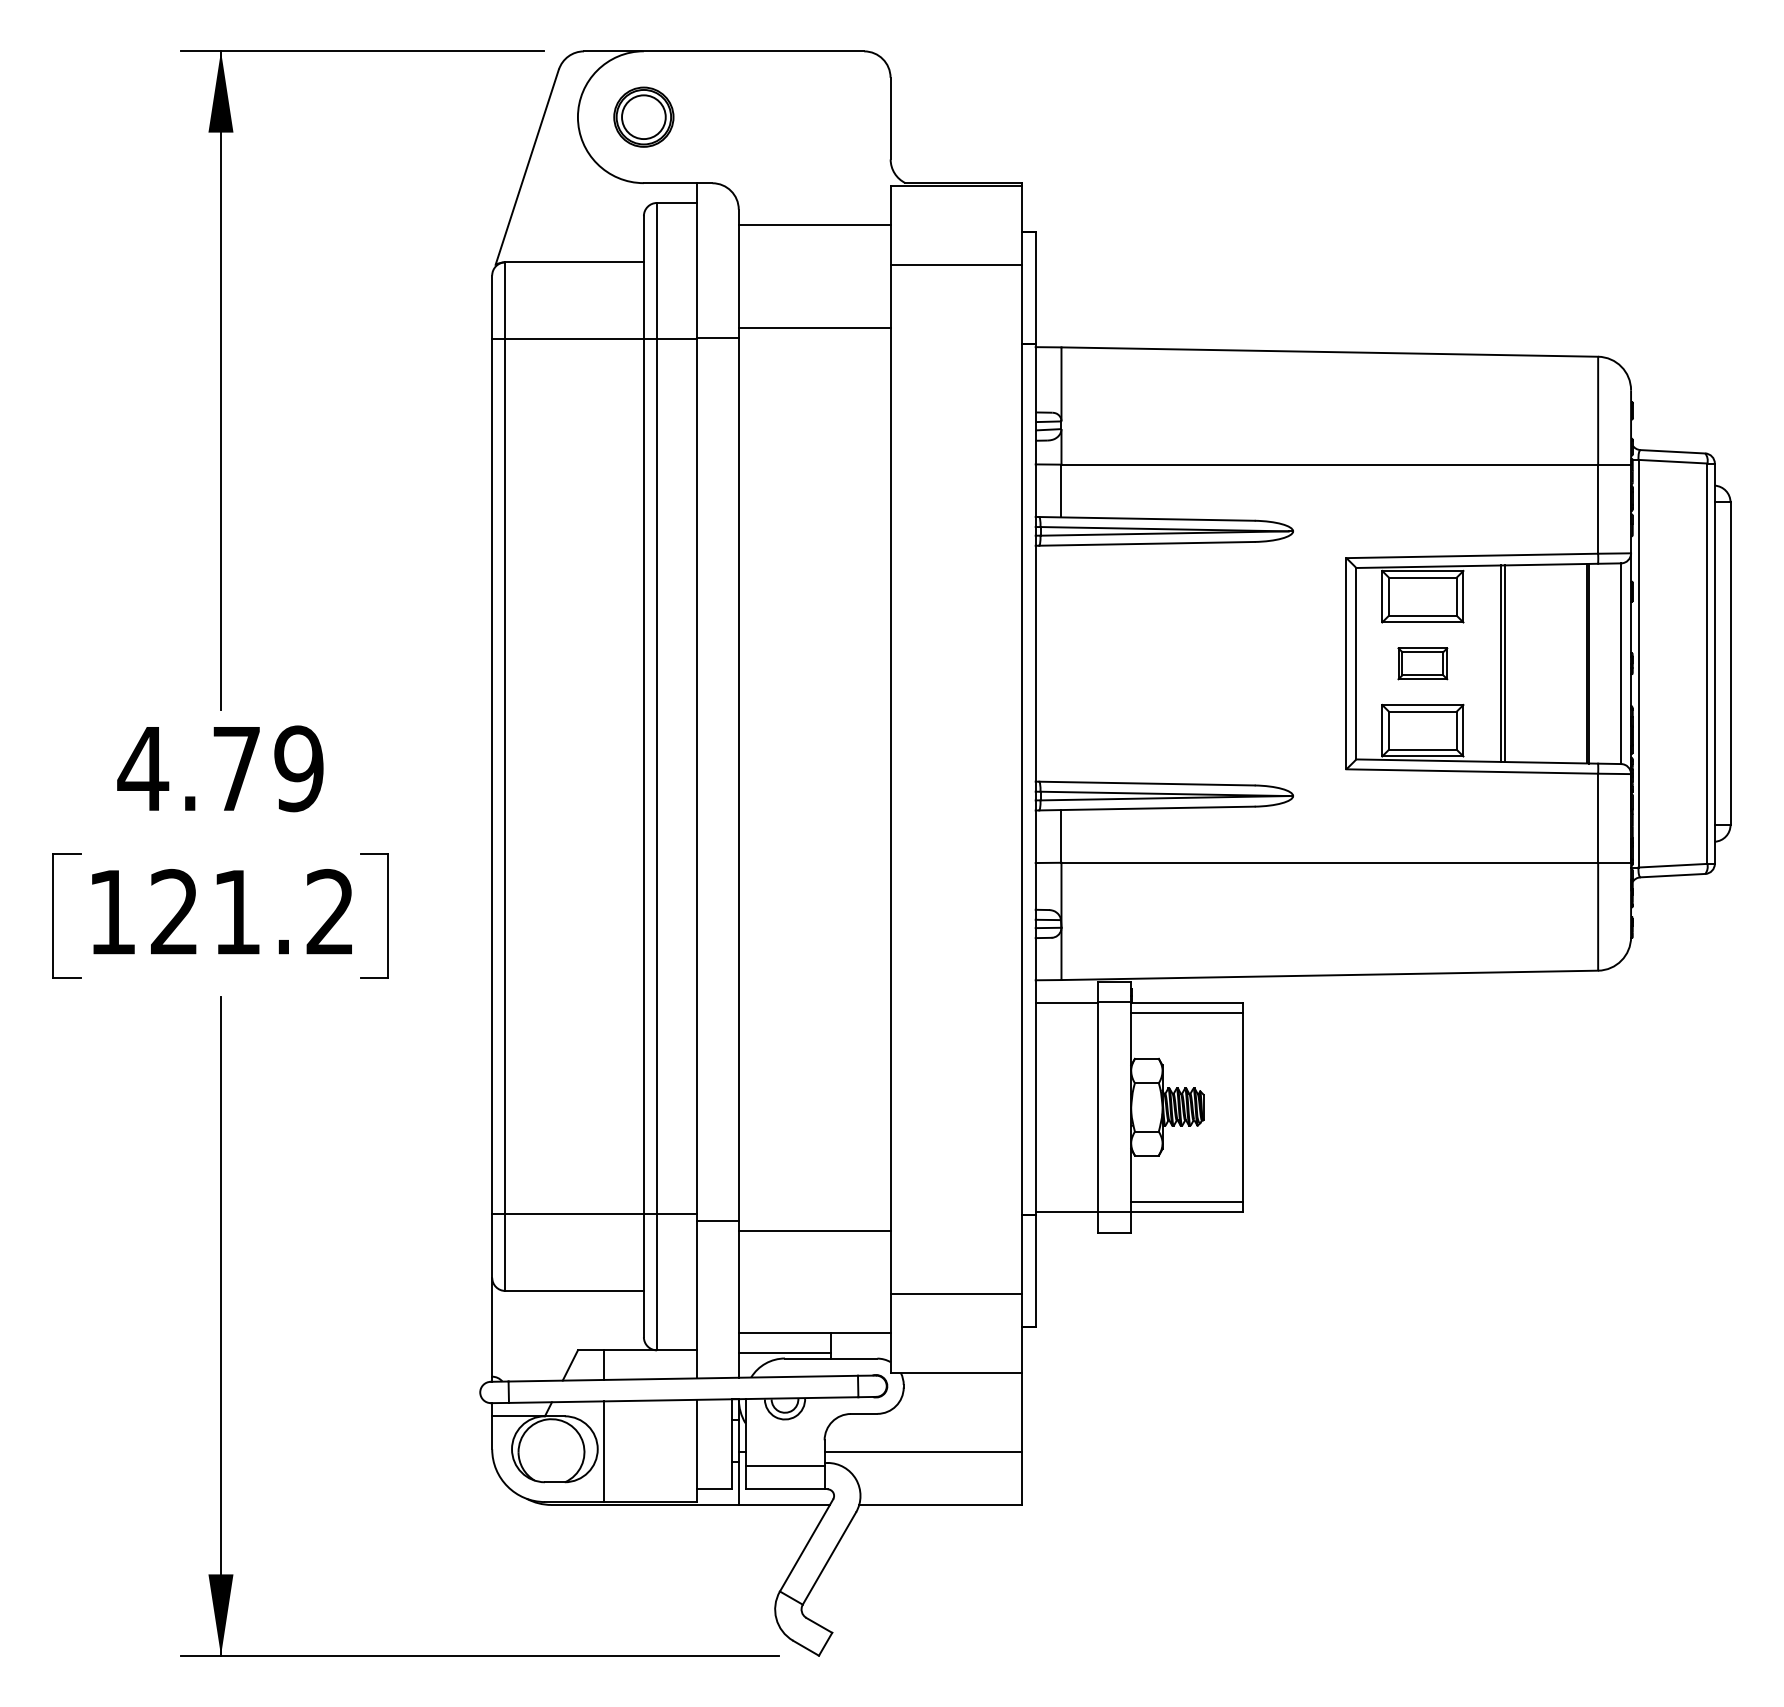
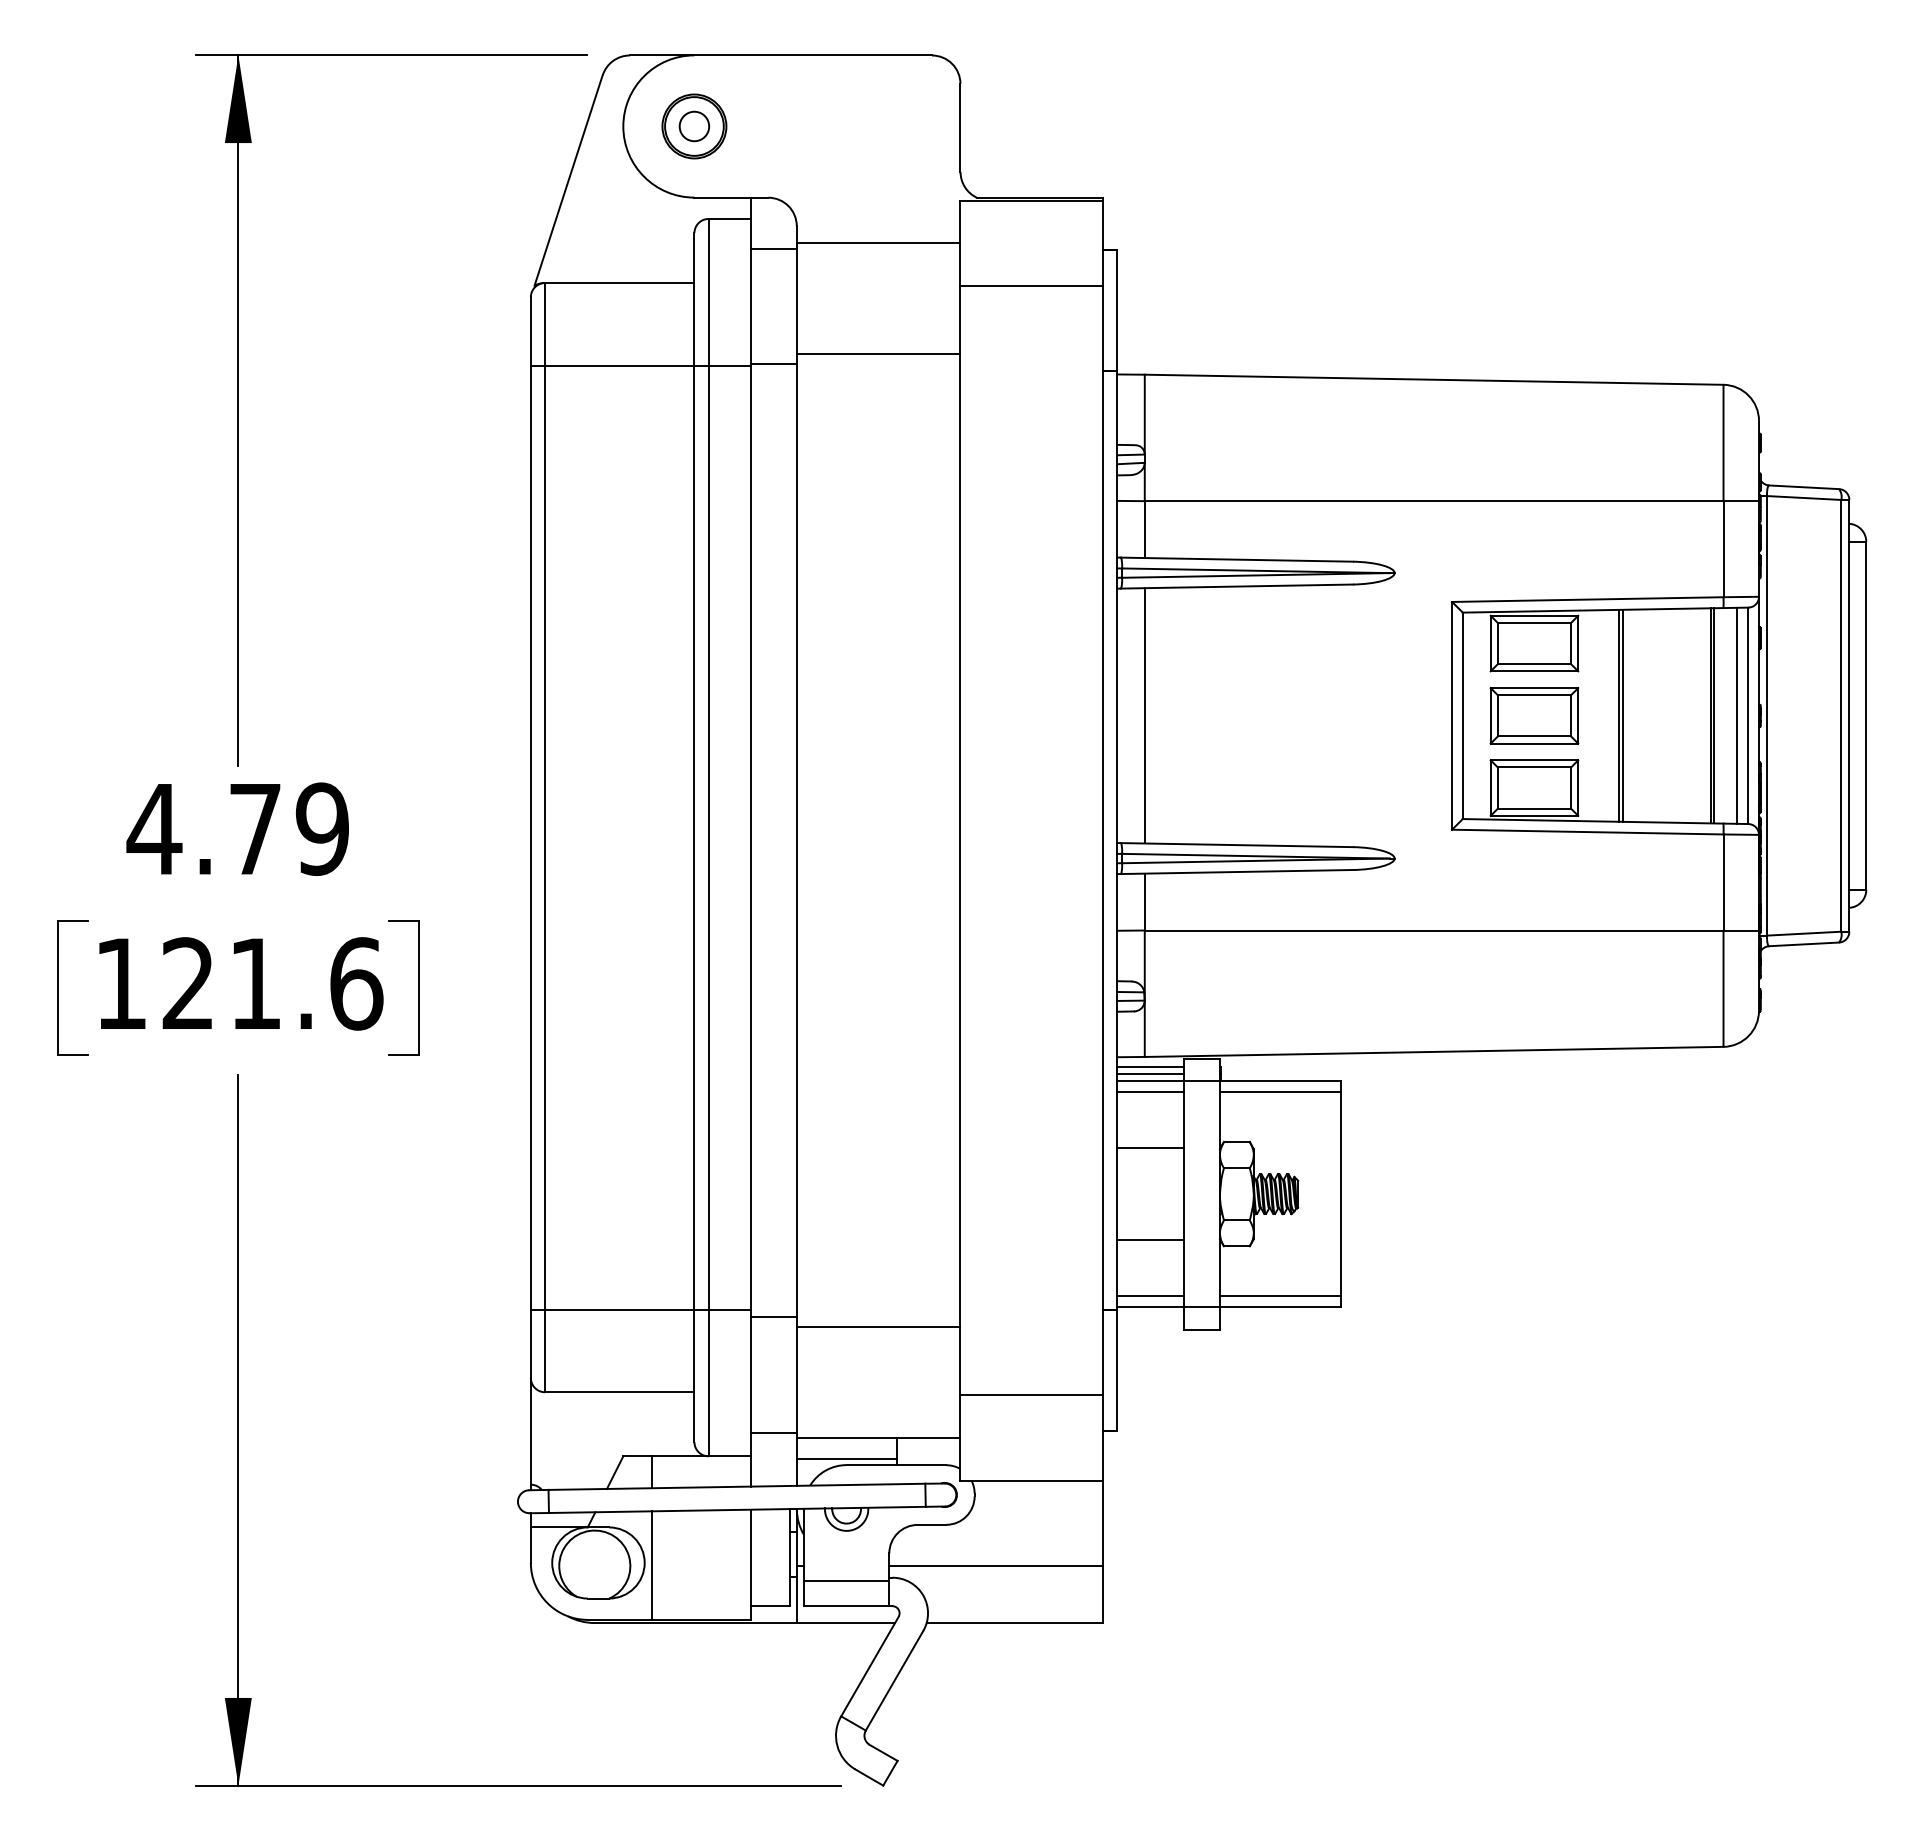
circle: (643, 117) -> (694, 126), size x0.62
line: (717, 230) -> (773, 248), added
line: (1061, 663) -> (1144, 715), added
part: (1422, 663) -> (1534, 715), size x1.67
line: (1611, 663) -> (1737, 715), added
text: (330, 911) -> (356, 983), 121.2 -> 121.6
line: (1065, 988) -> (1149, 1066), added
line: (1065, 996) -> (1149, 1074), added
line: (1065, 1012) -> (1149, 1092), added
line: (1065, 1063) -> (1149, 1147), added
line: (1065, 1150) -> (1149, 1240), added
line: (1065, 1202) -> (1149, 1296), added
line: (717, 1328) -> (773, 1432), added

